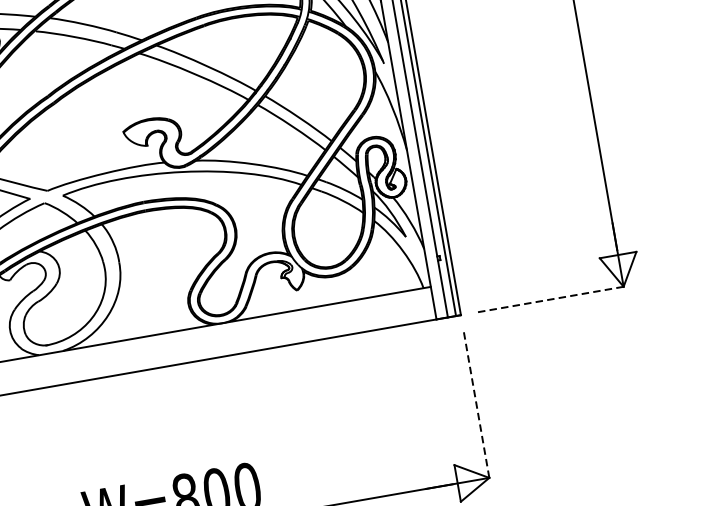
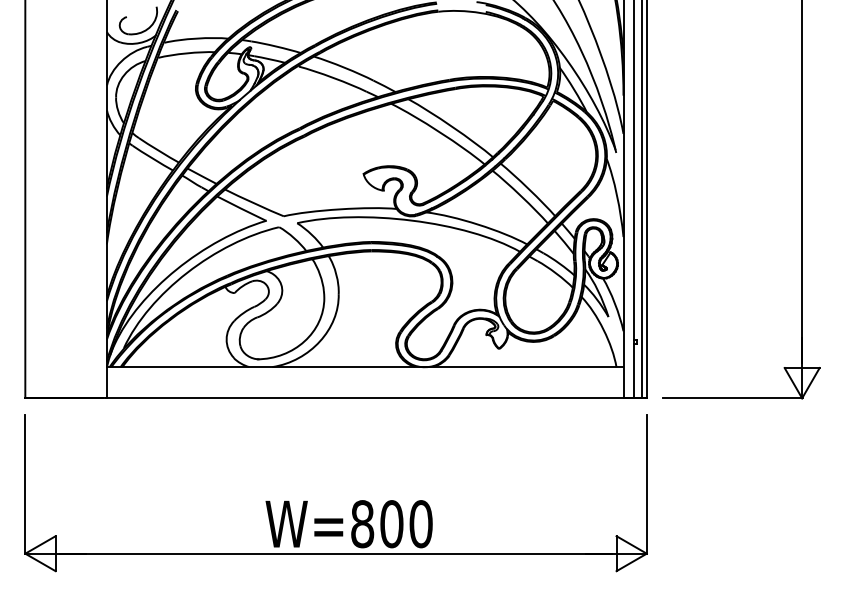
line: (551, 299) -> (733, 398), dashed -> solid
line: (476, 405) -> (646, 484), dashed -> solid

